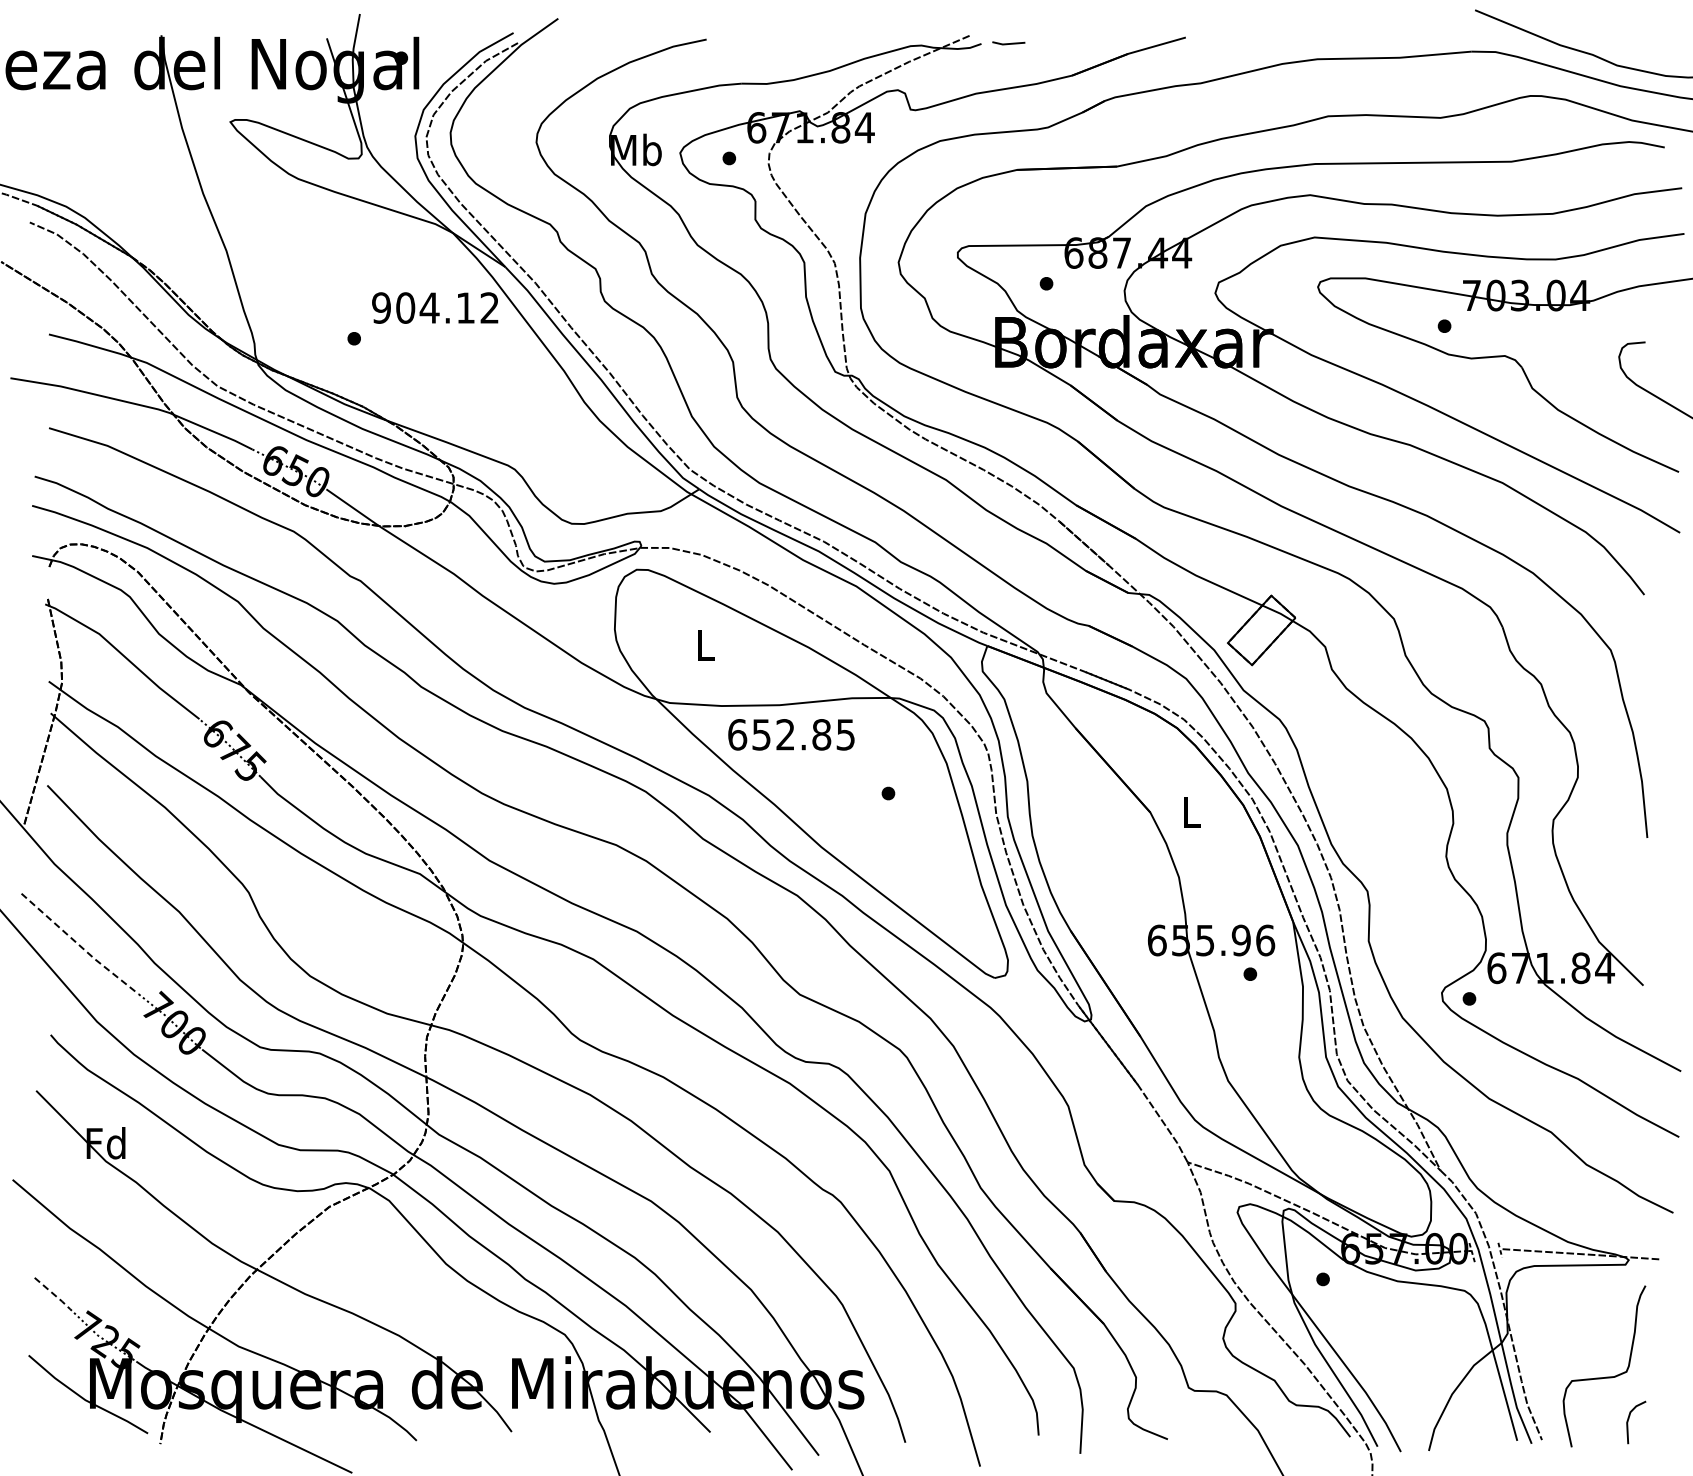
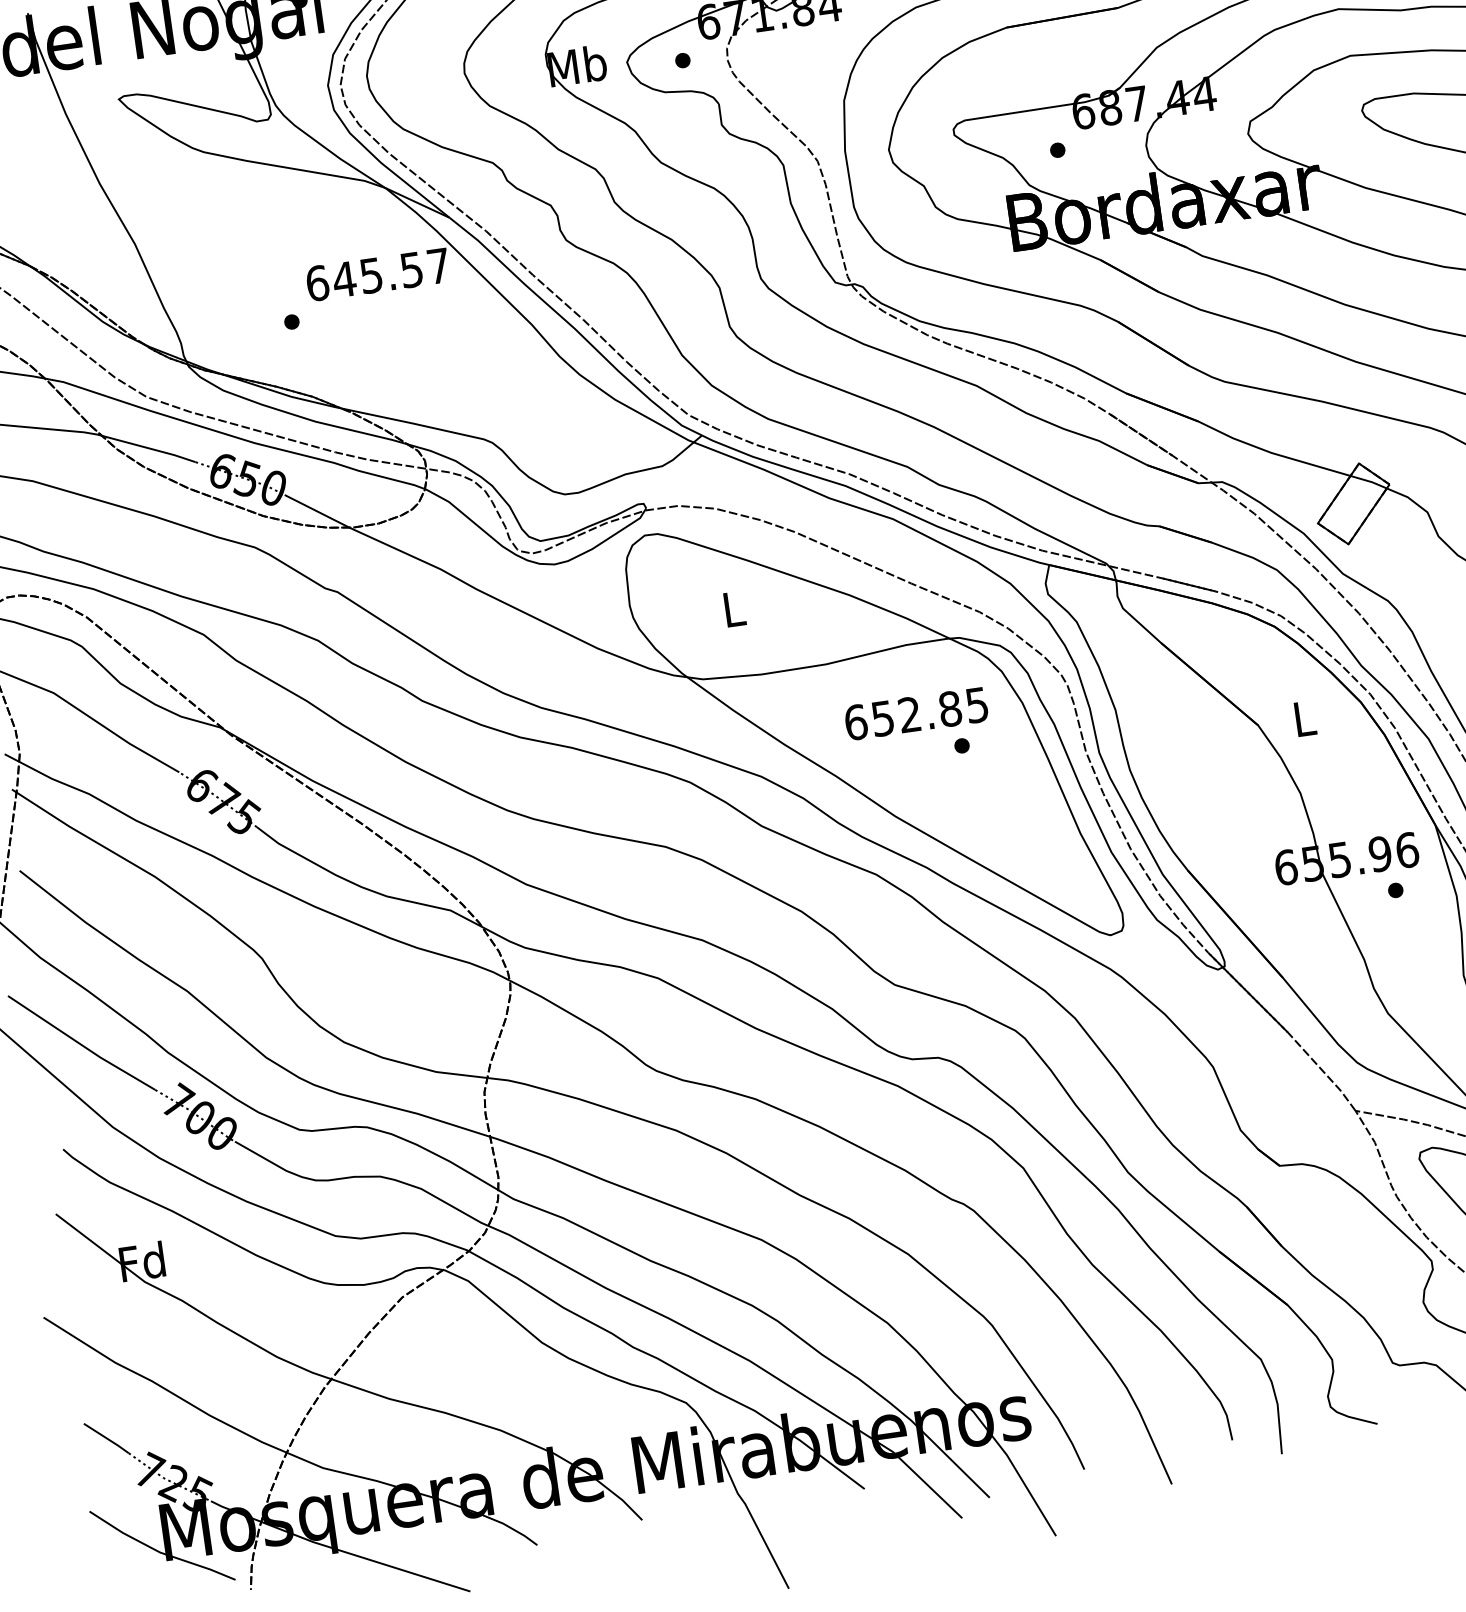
text: (435, 307) -> (377, 274), 904.12 -> 645.57
text: (791, 734) -> (916, 713), moved
line: (80, 945) -> (82, 1044), dashed -> solid
line: (53, 1293) -> (107, 1438), dashed -> solid

